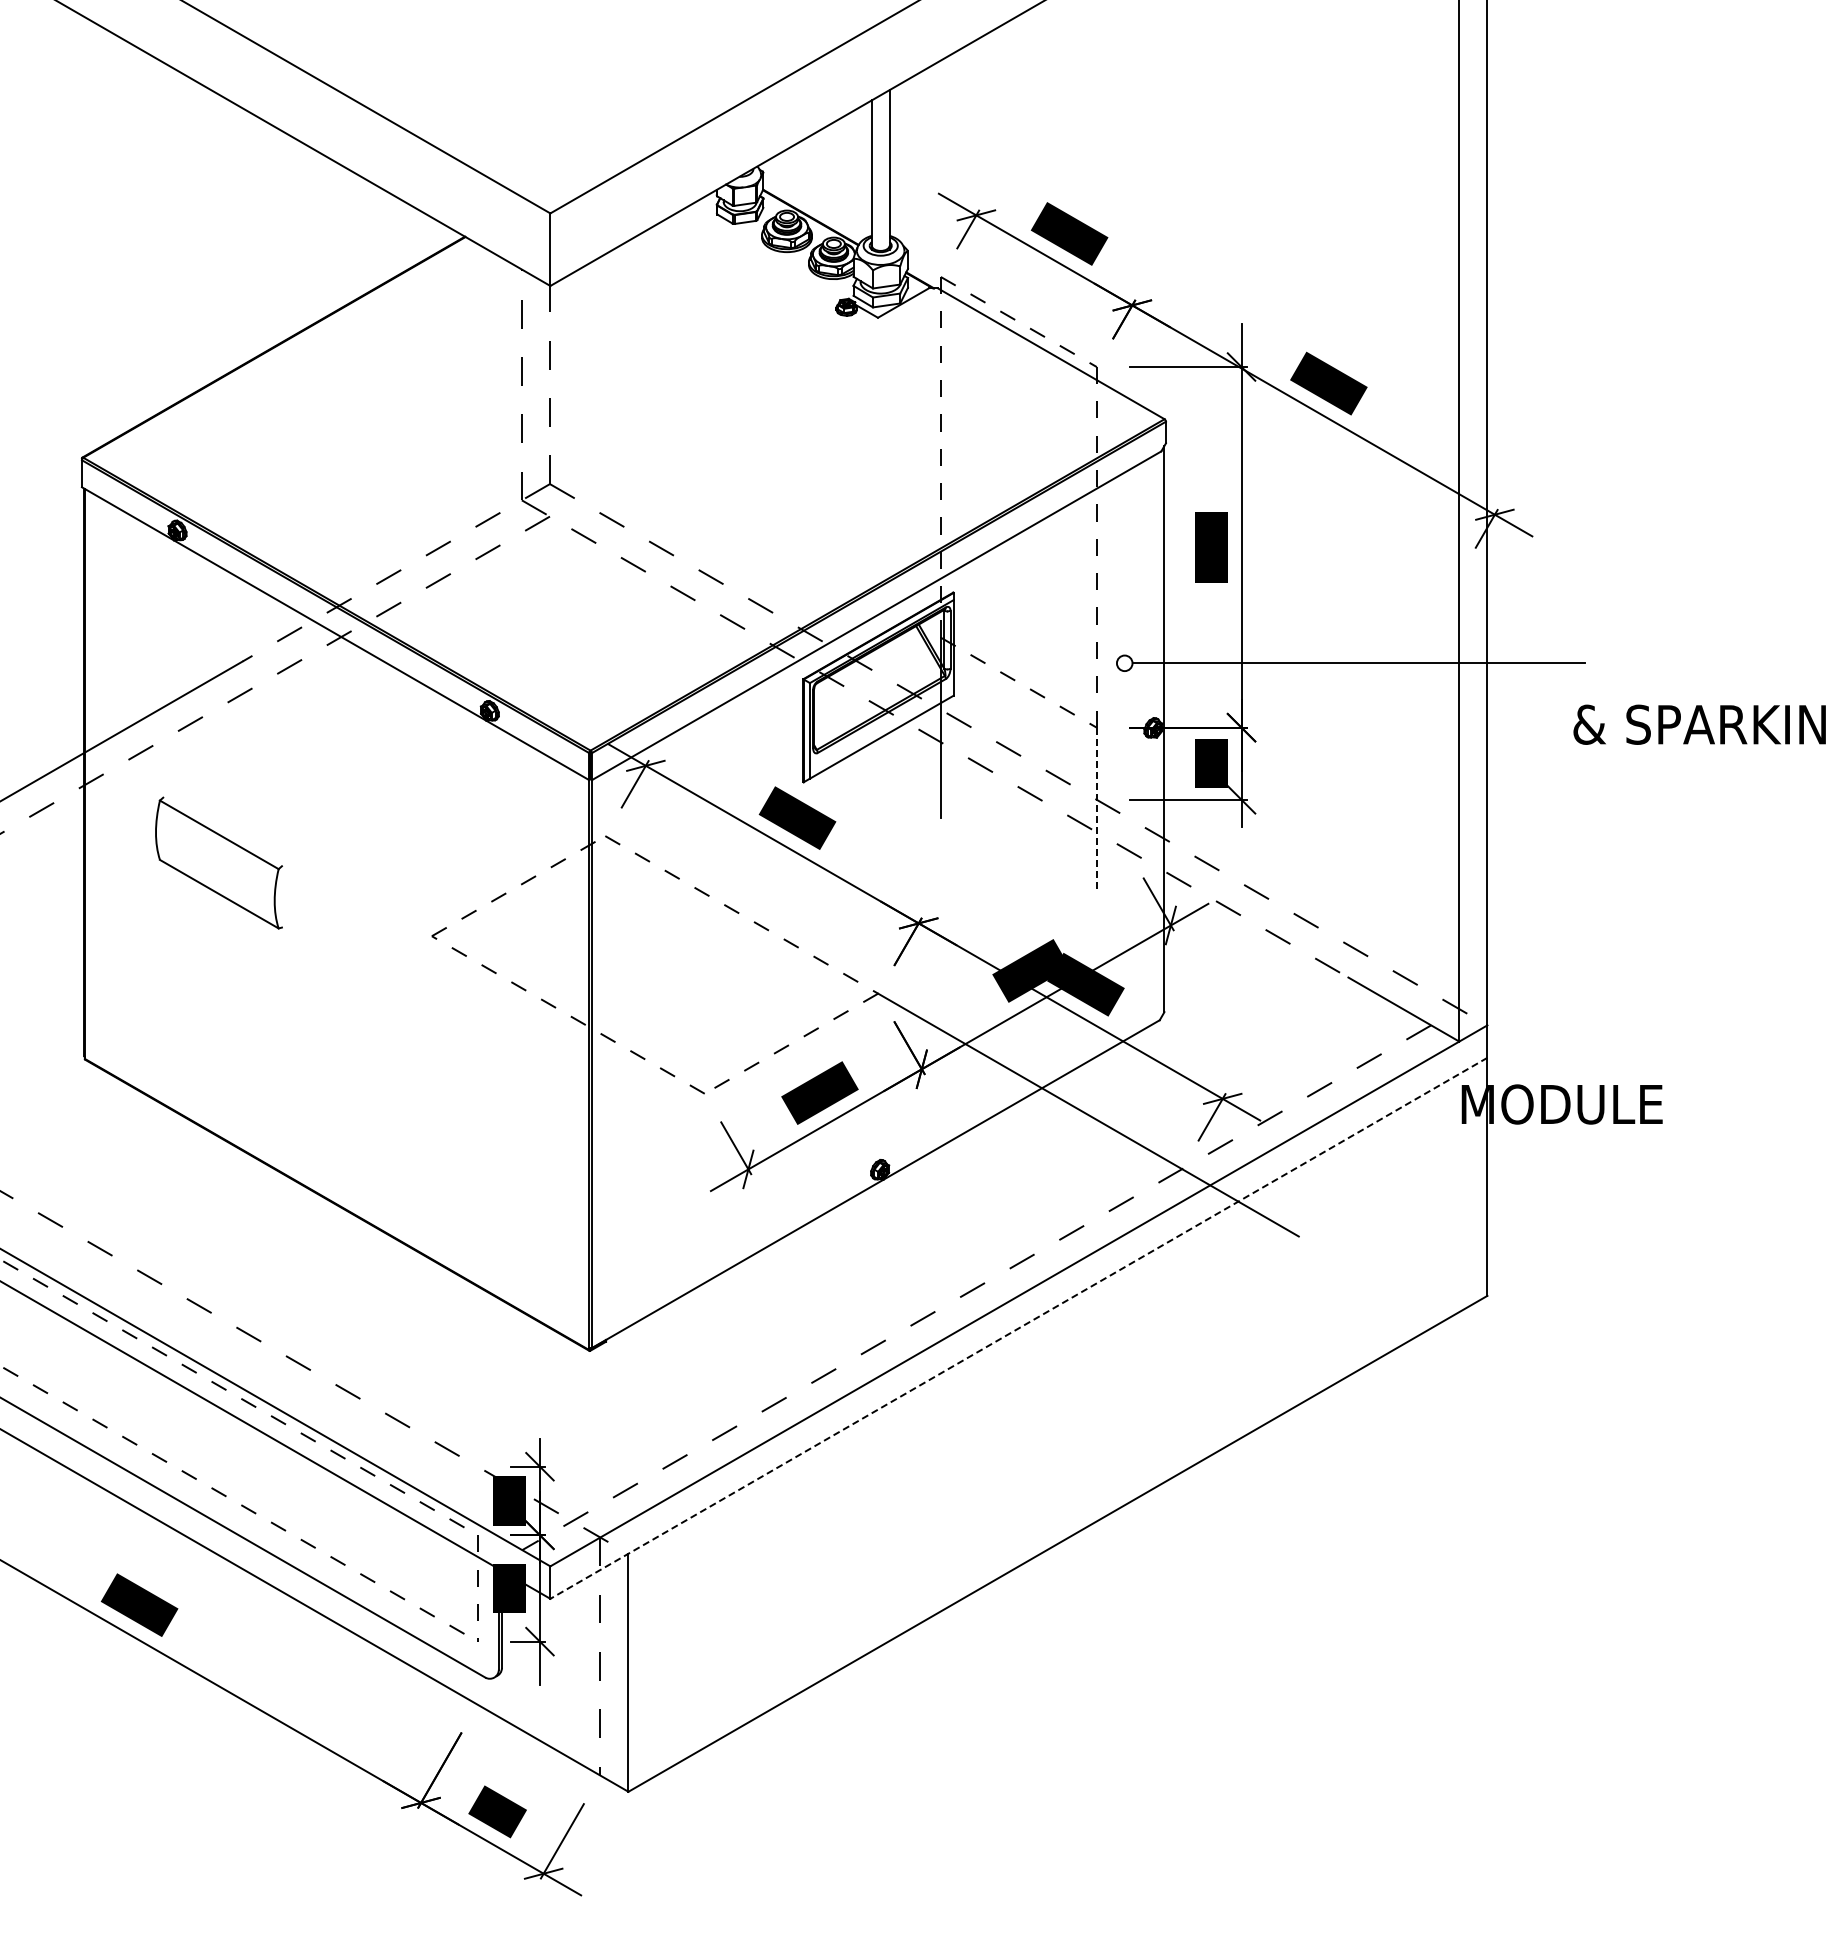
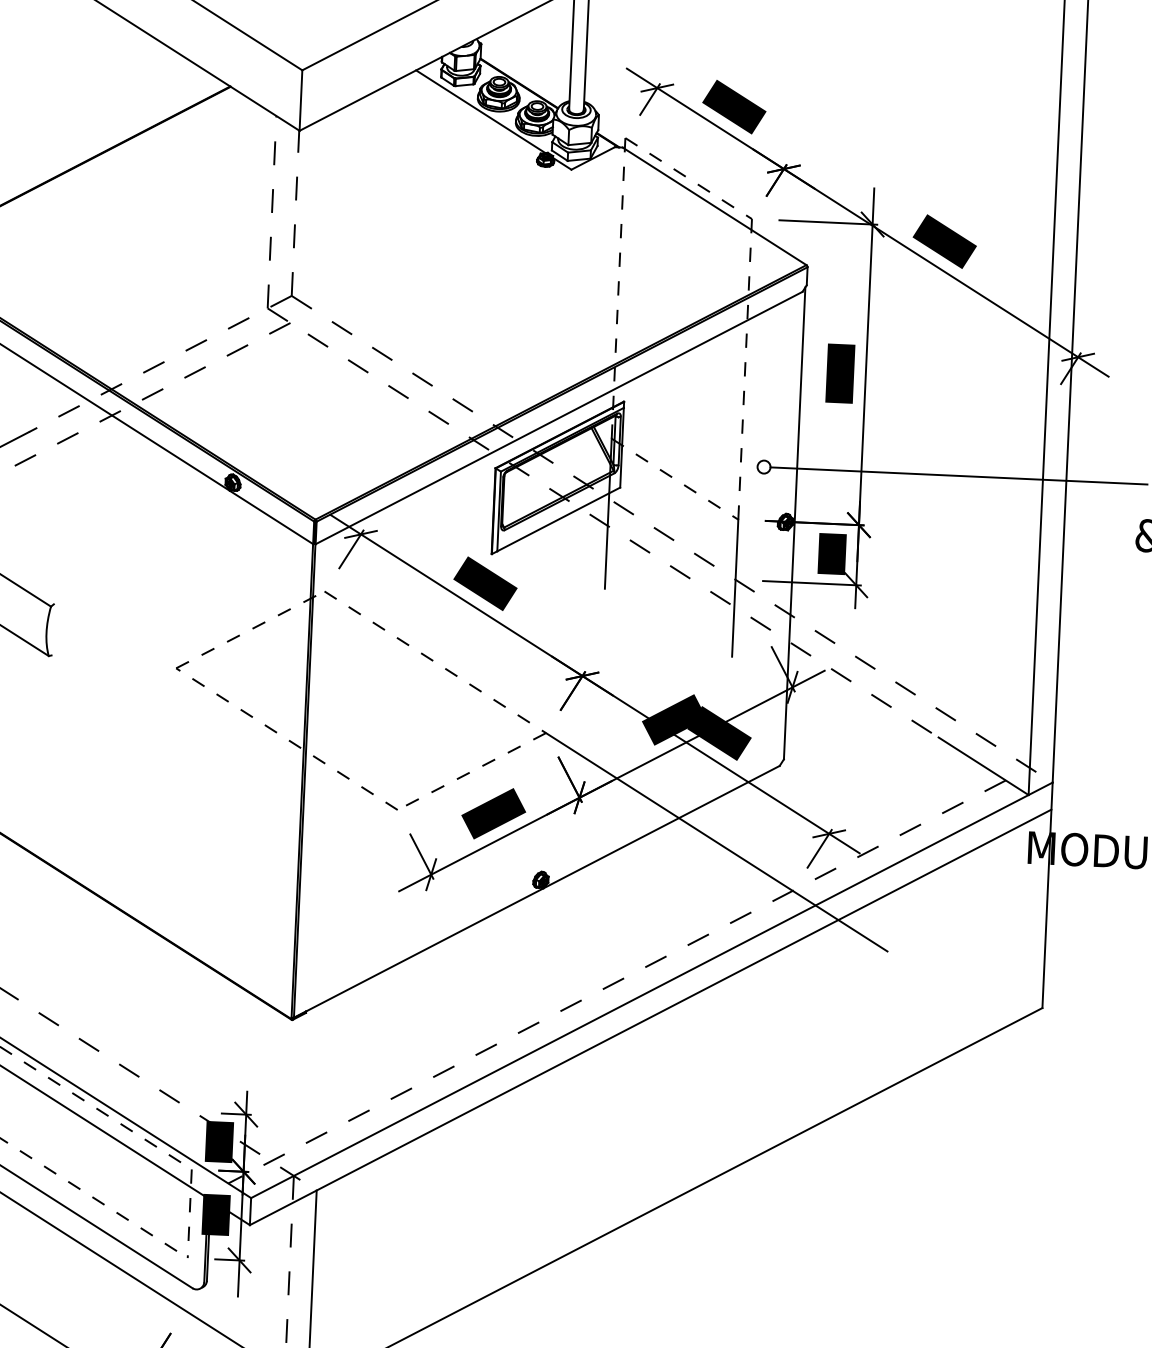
line: (765, 253) -> (480, 111), added
line: (1096, 810) -> (734, 588), dashed -> solid
line: (1018, 1328) -> (650, 1017), dashed -> solid

